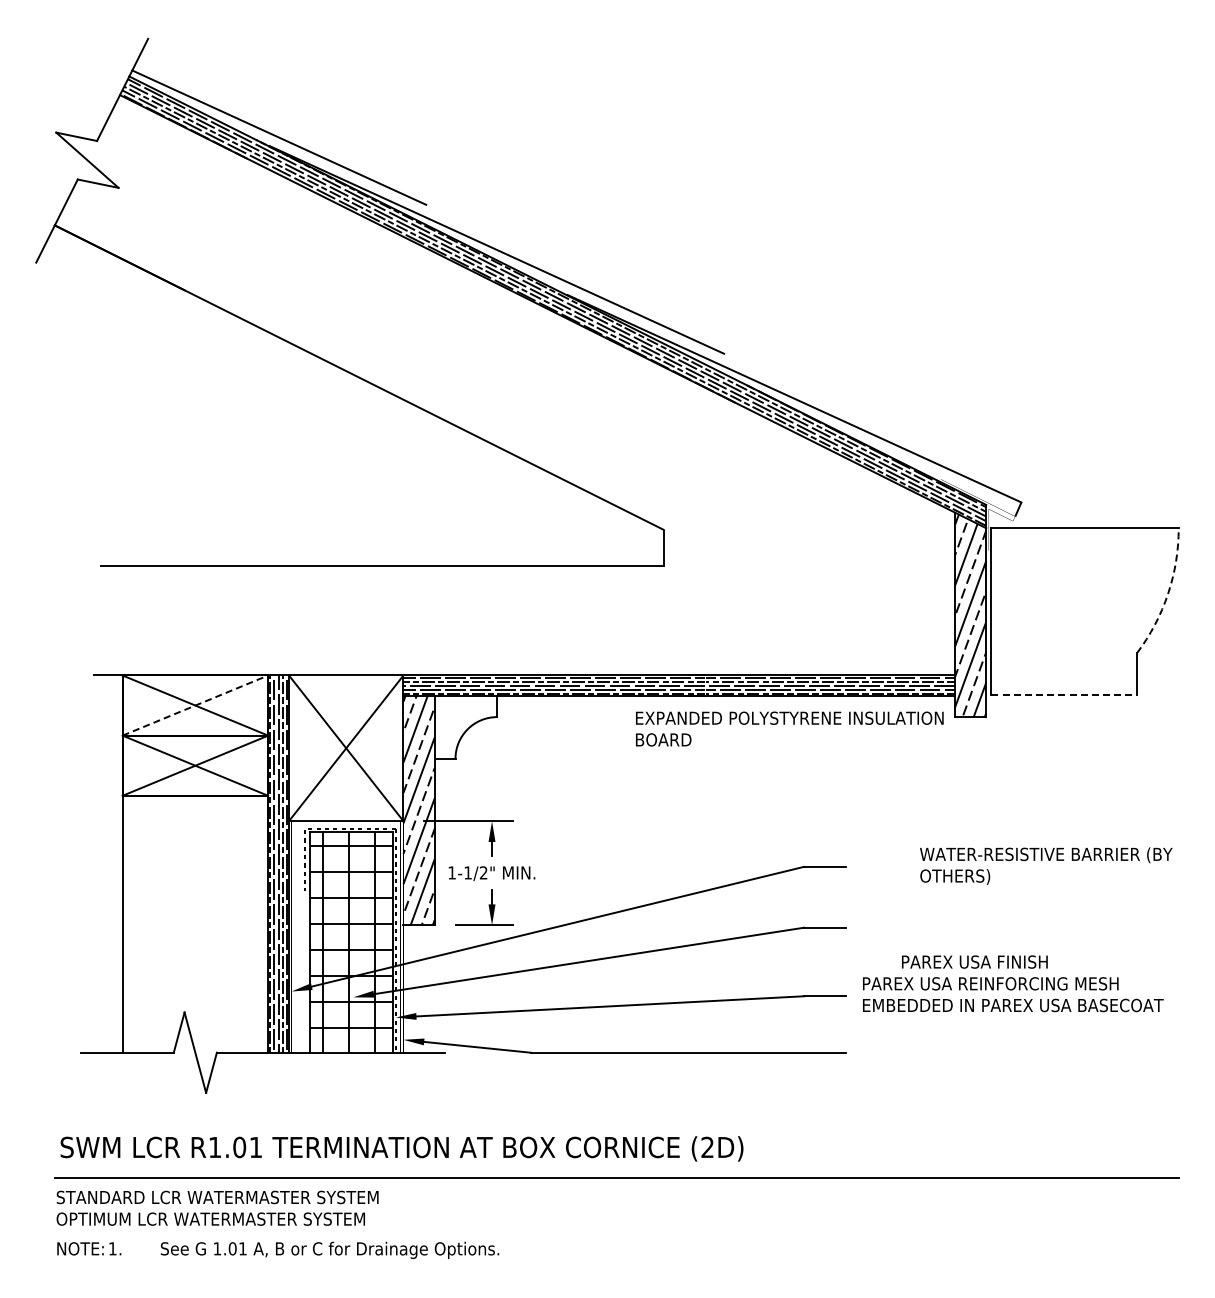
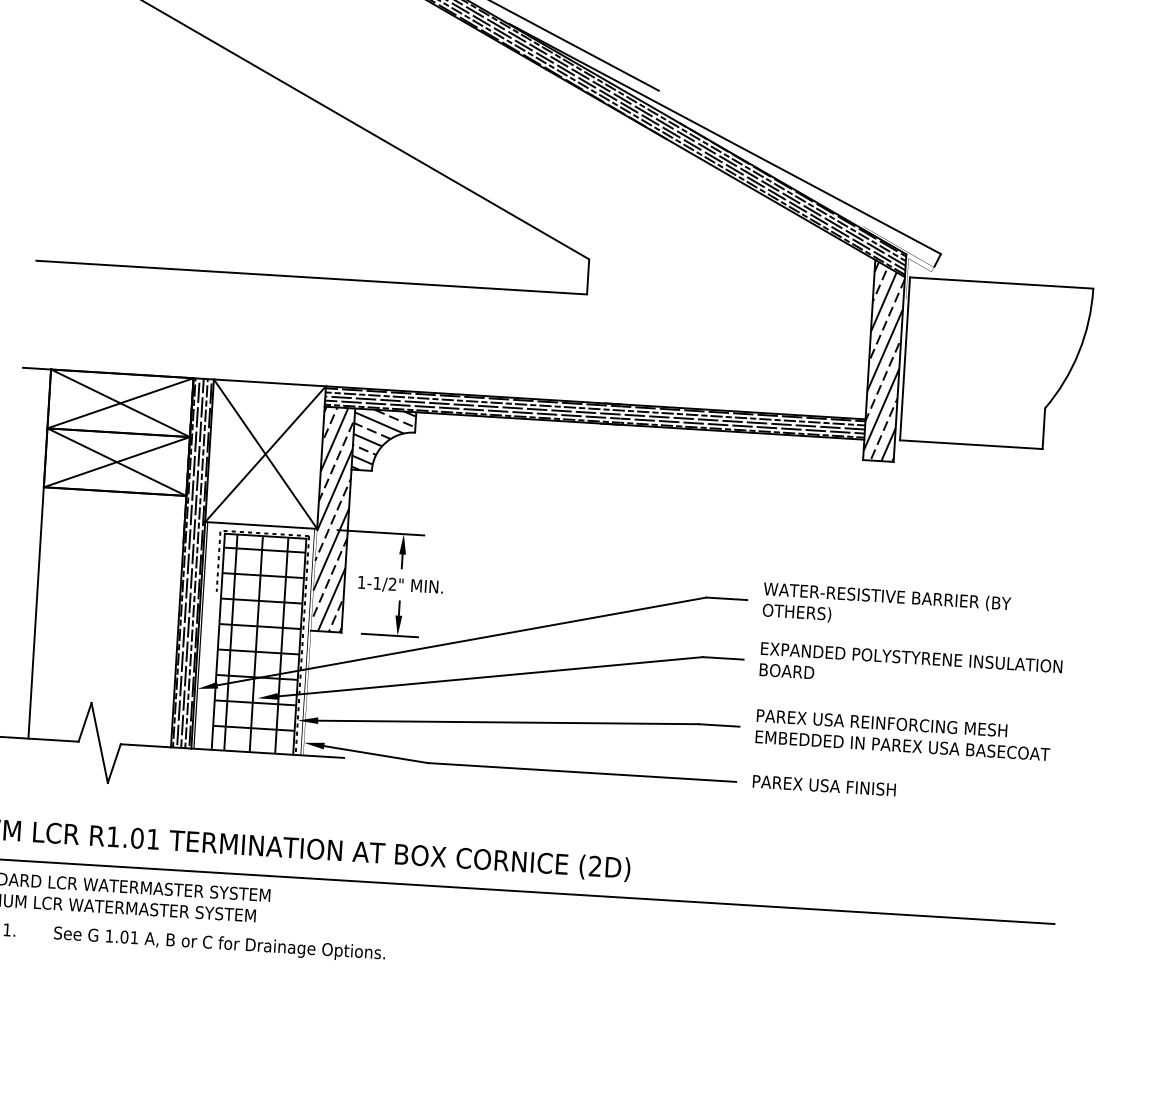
arc: (1168, 594) -> (1079, 352), dashed -> solid
line: (1064, 694) -> (971, 444), dashed -> solid
line: (195, 705) -> (120, 403), dashed -> solid
hatch: (465, 727) -> (383, 440), added
text: (789, 728) -> (910, 667), moved
text: (1046, 865) -> (886, 607), moved
text: (974, 961) -> (824, 785), moved

